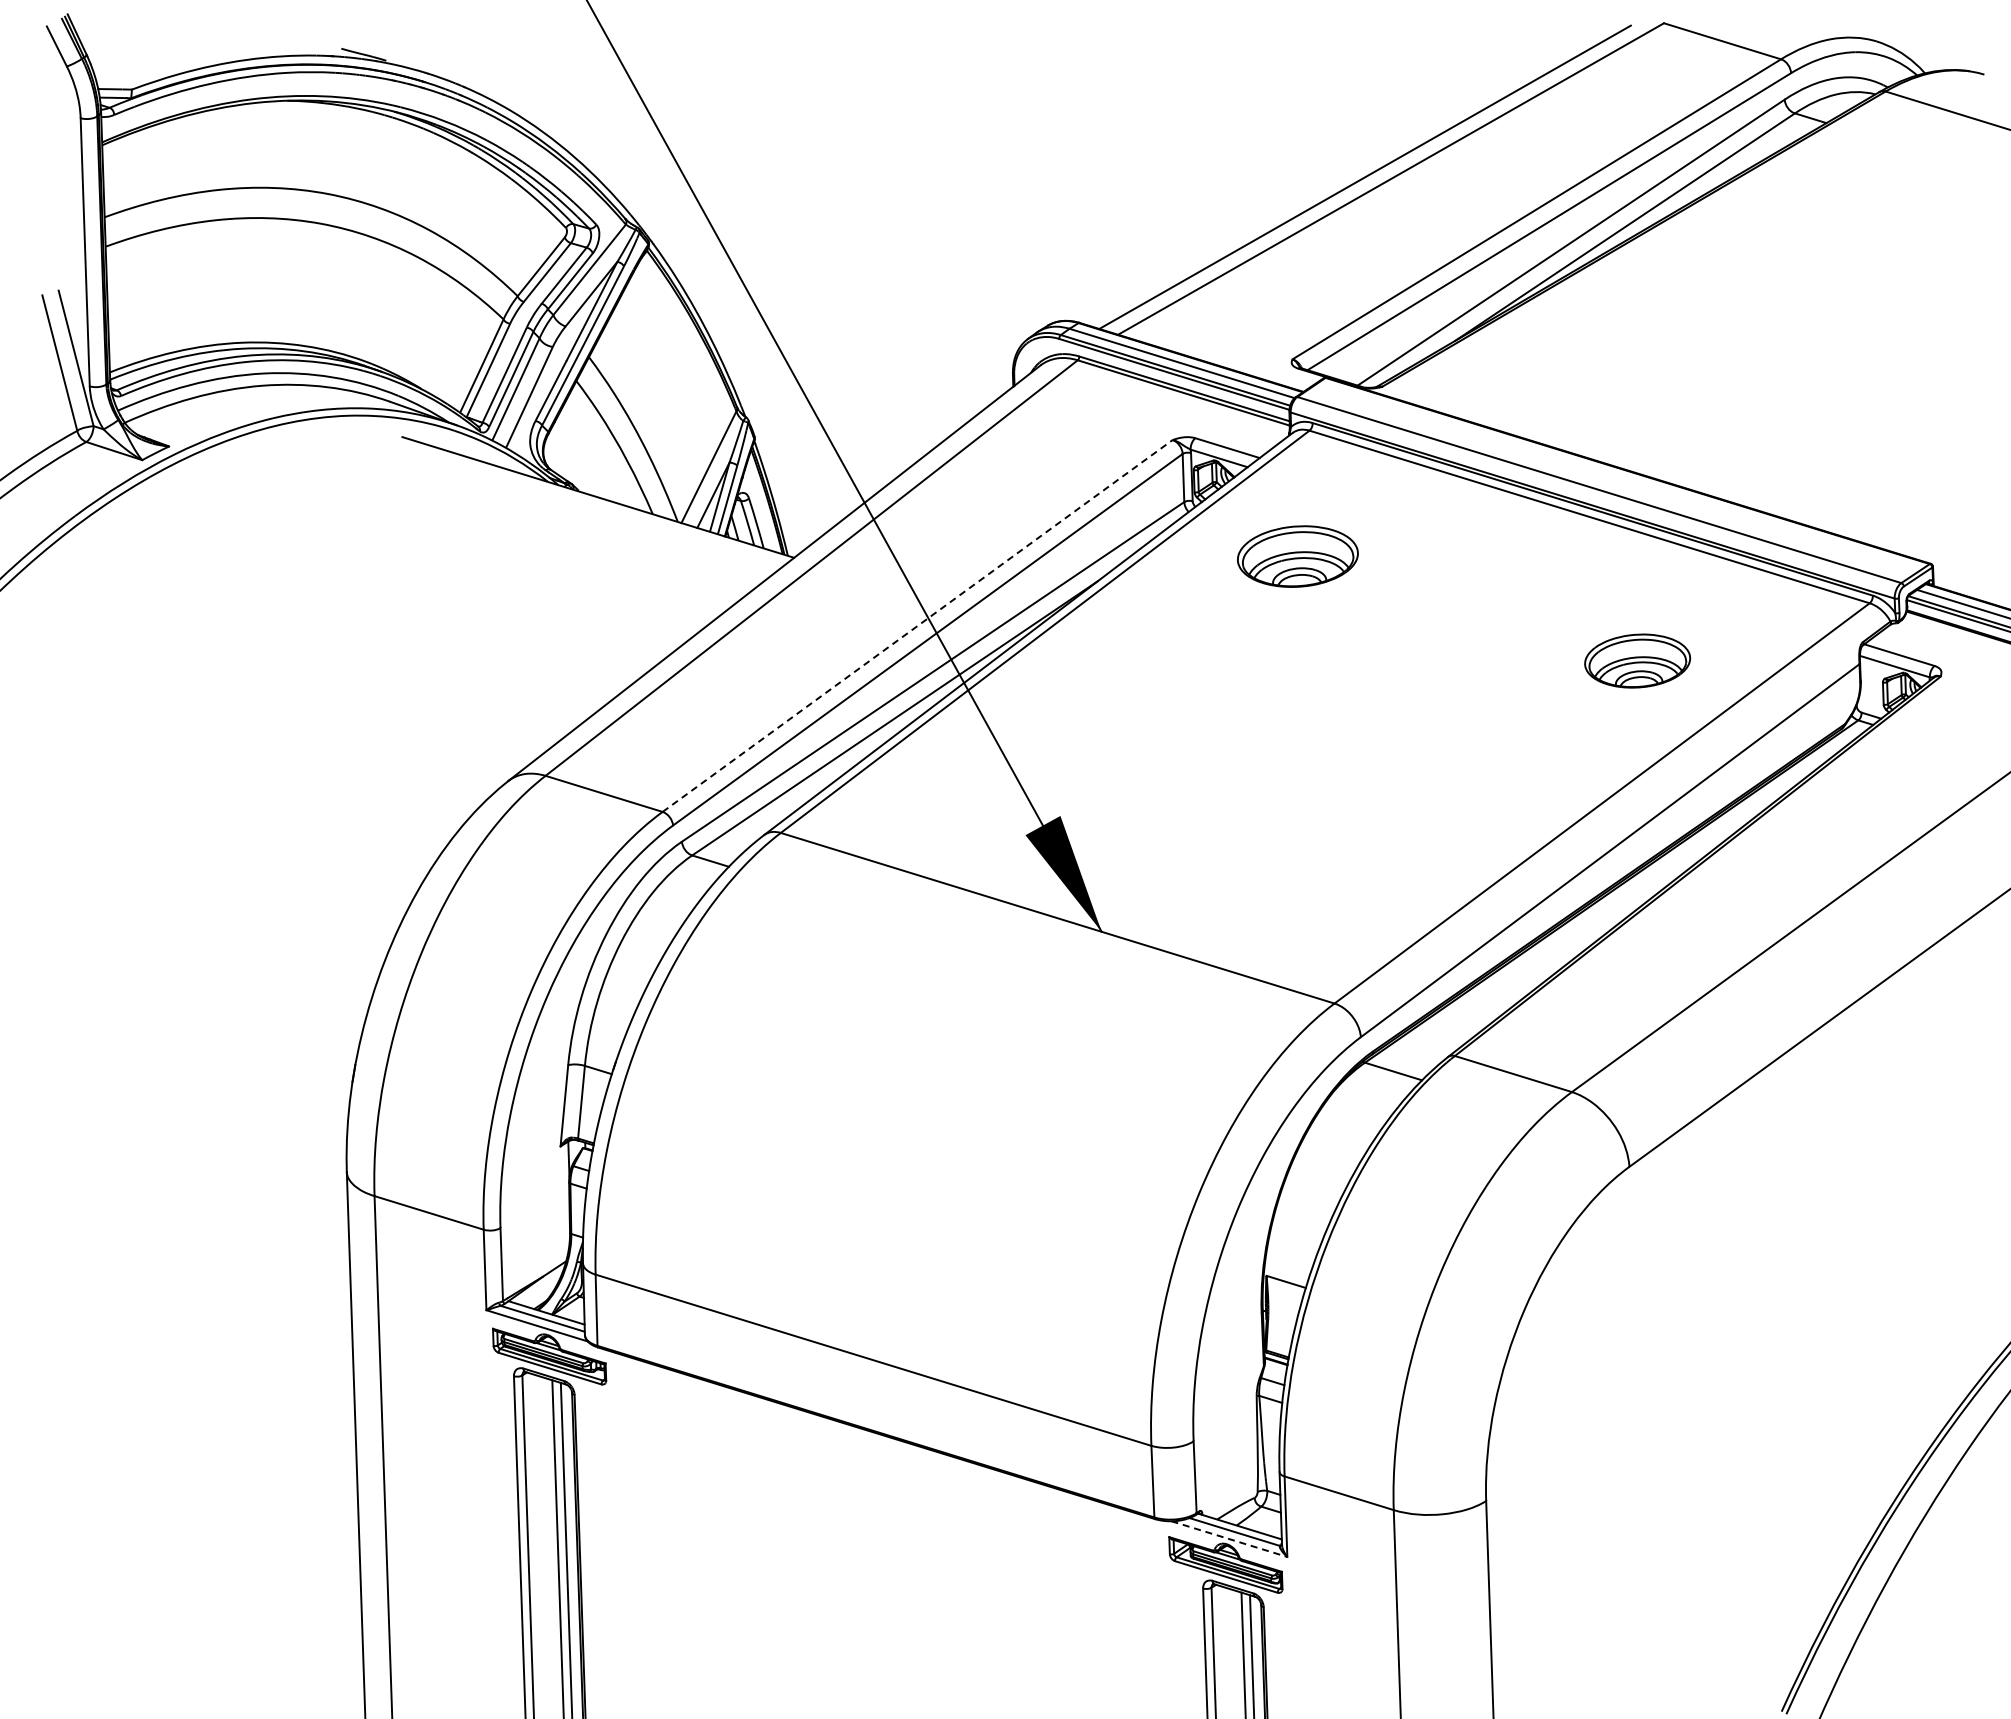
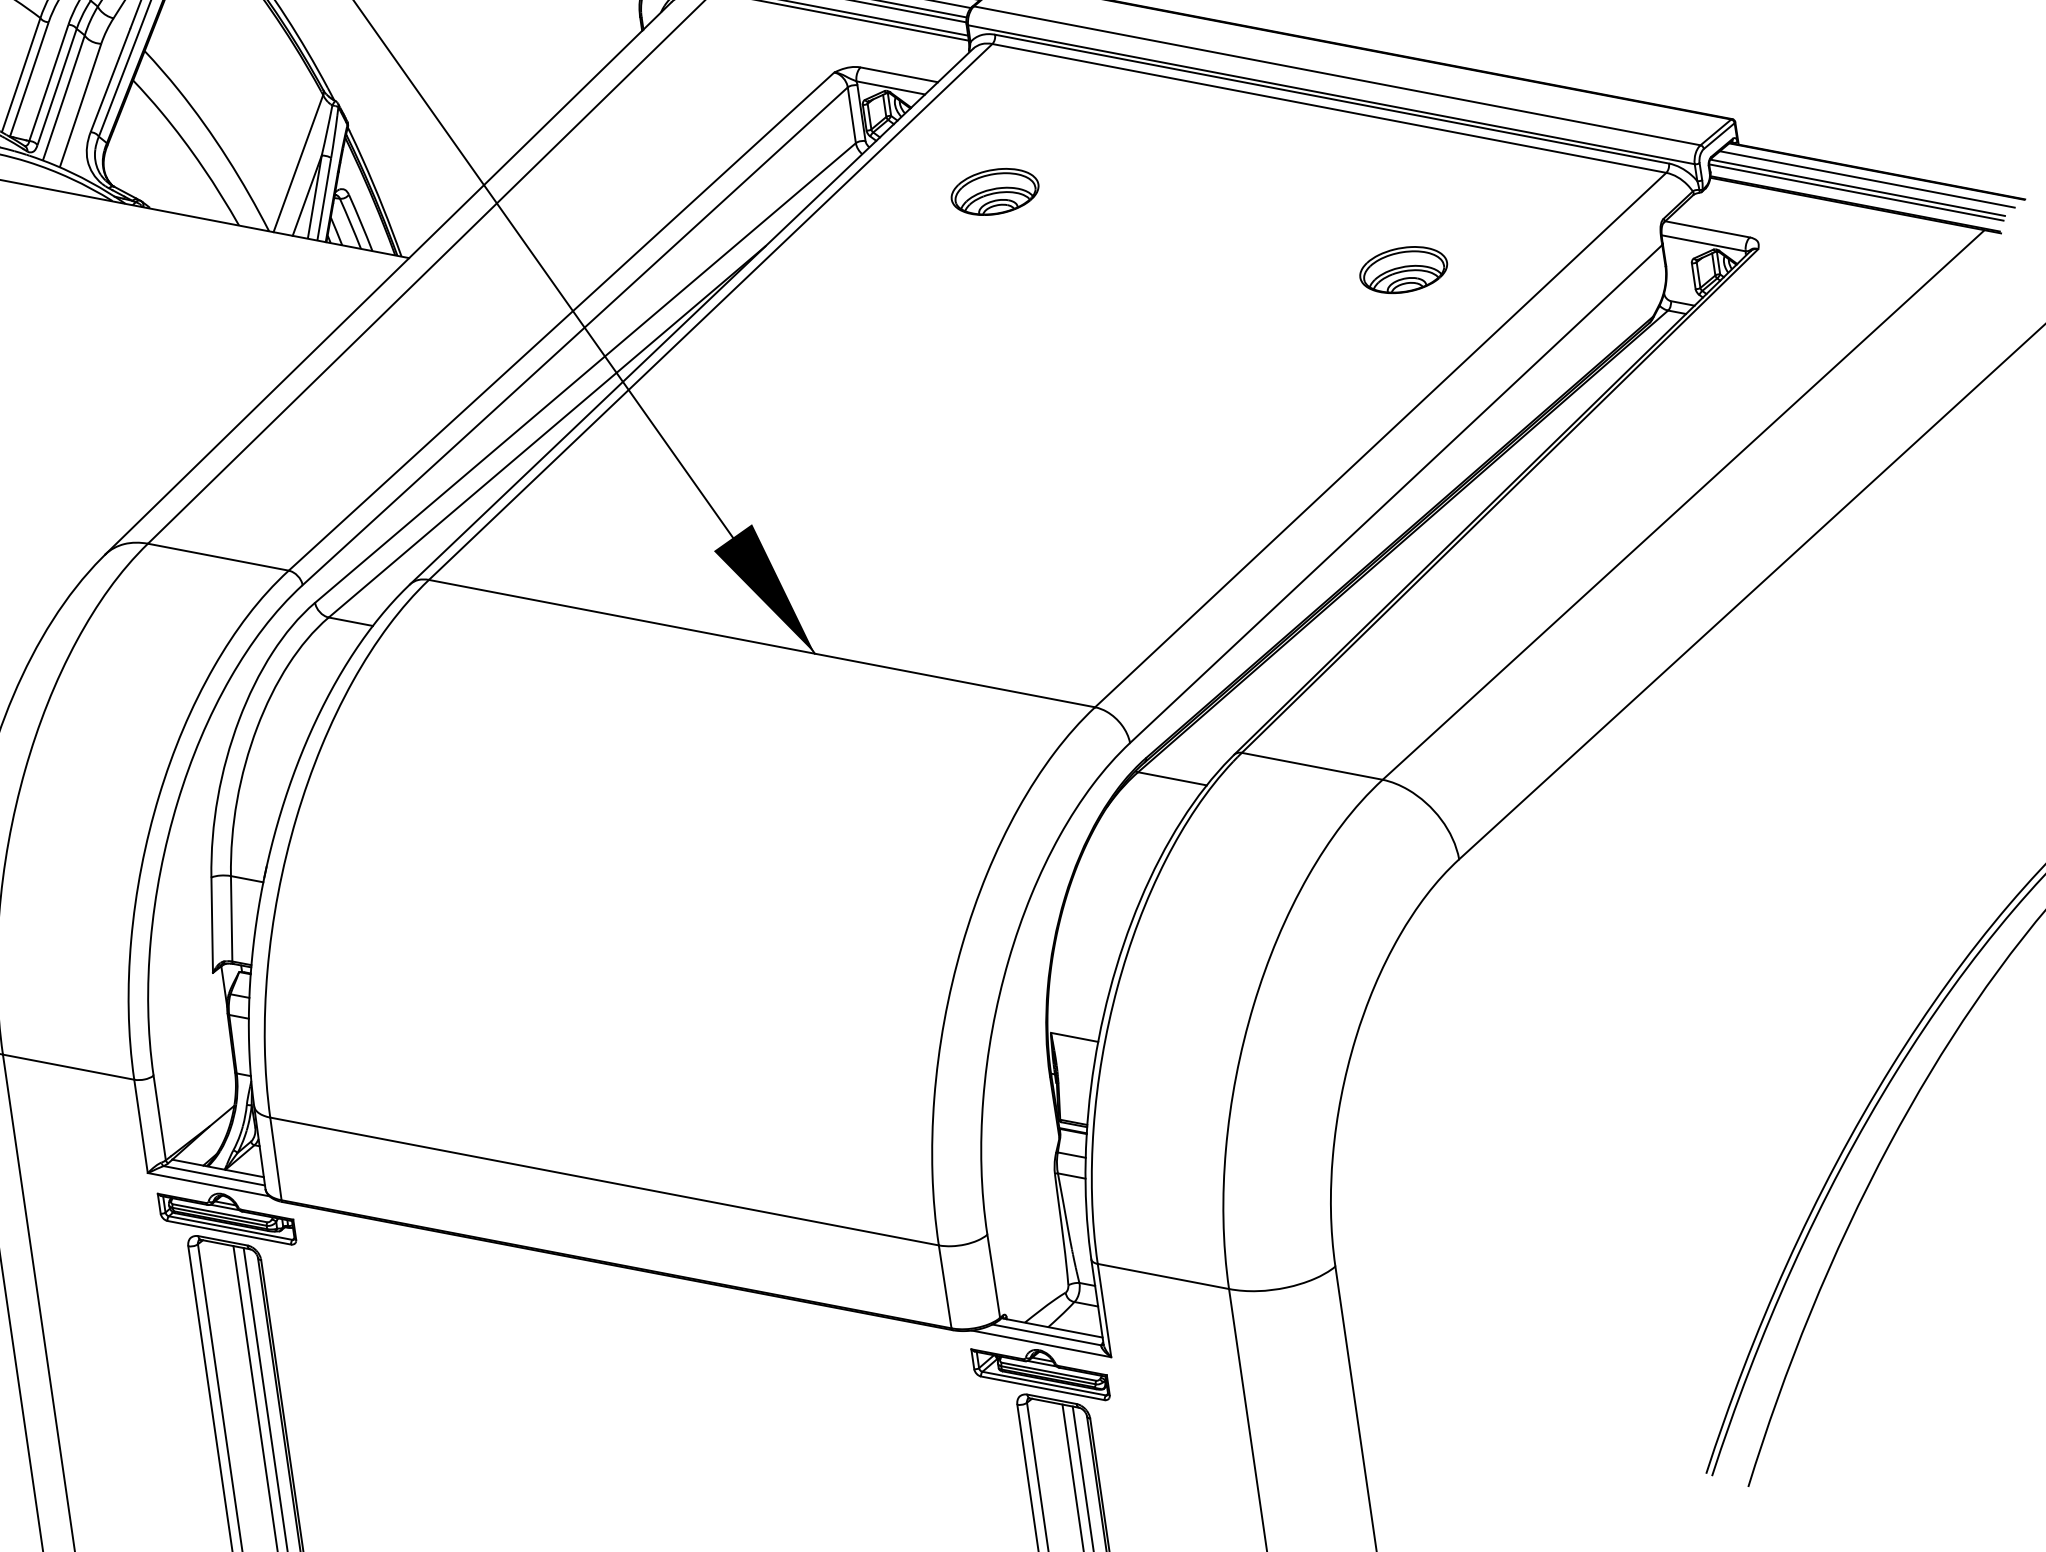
part: (1297, 556) -> (994, 191), size x0.62
line: (917, 626) -> (561, 322), dashed -> solid
part: (1637, 661) -> (1403, 270), size x0.71
line: (1229, 1539) -> (1041, 1344), dashed -> solid

